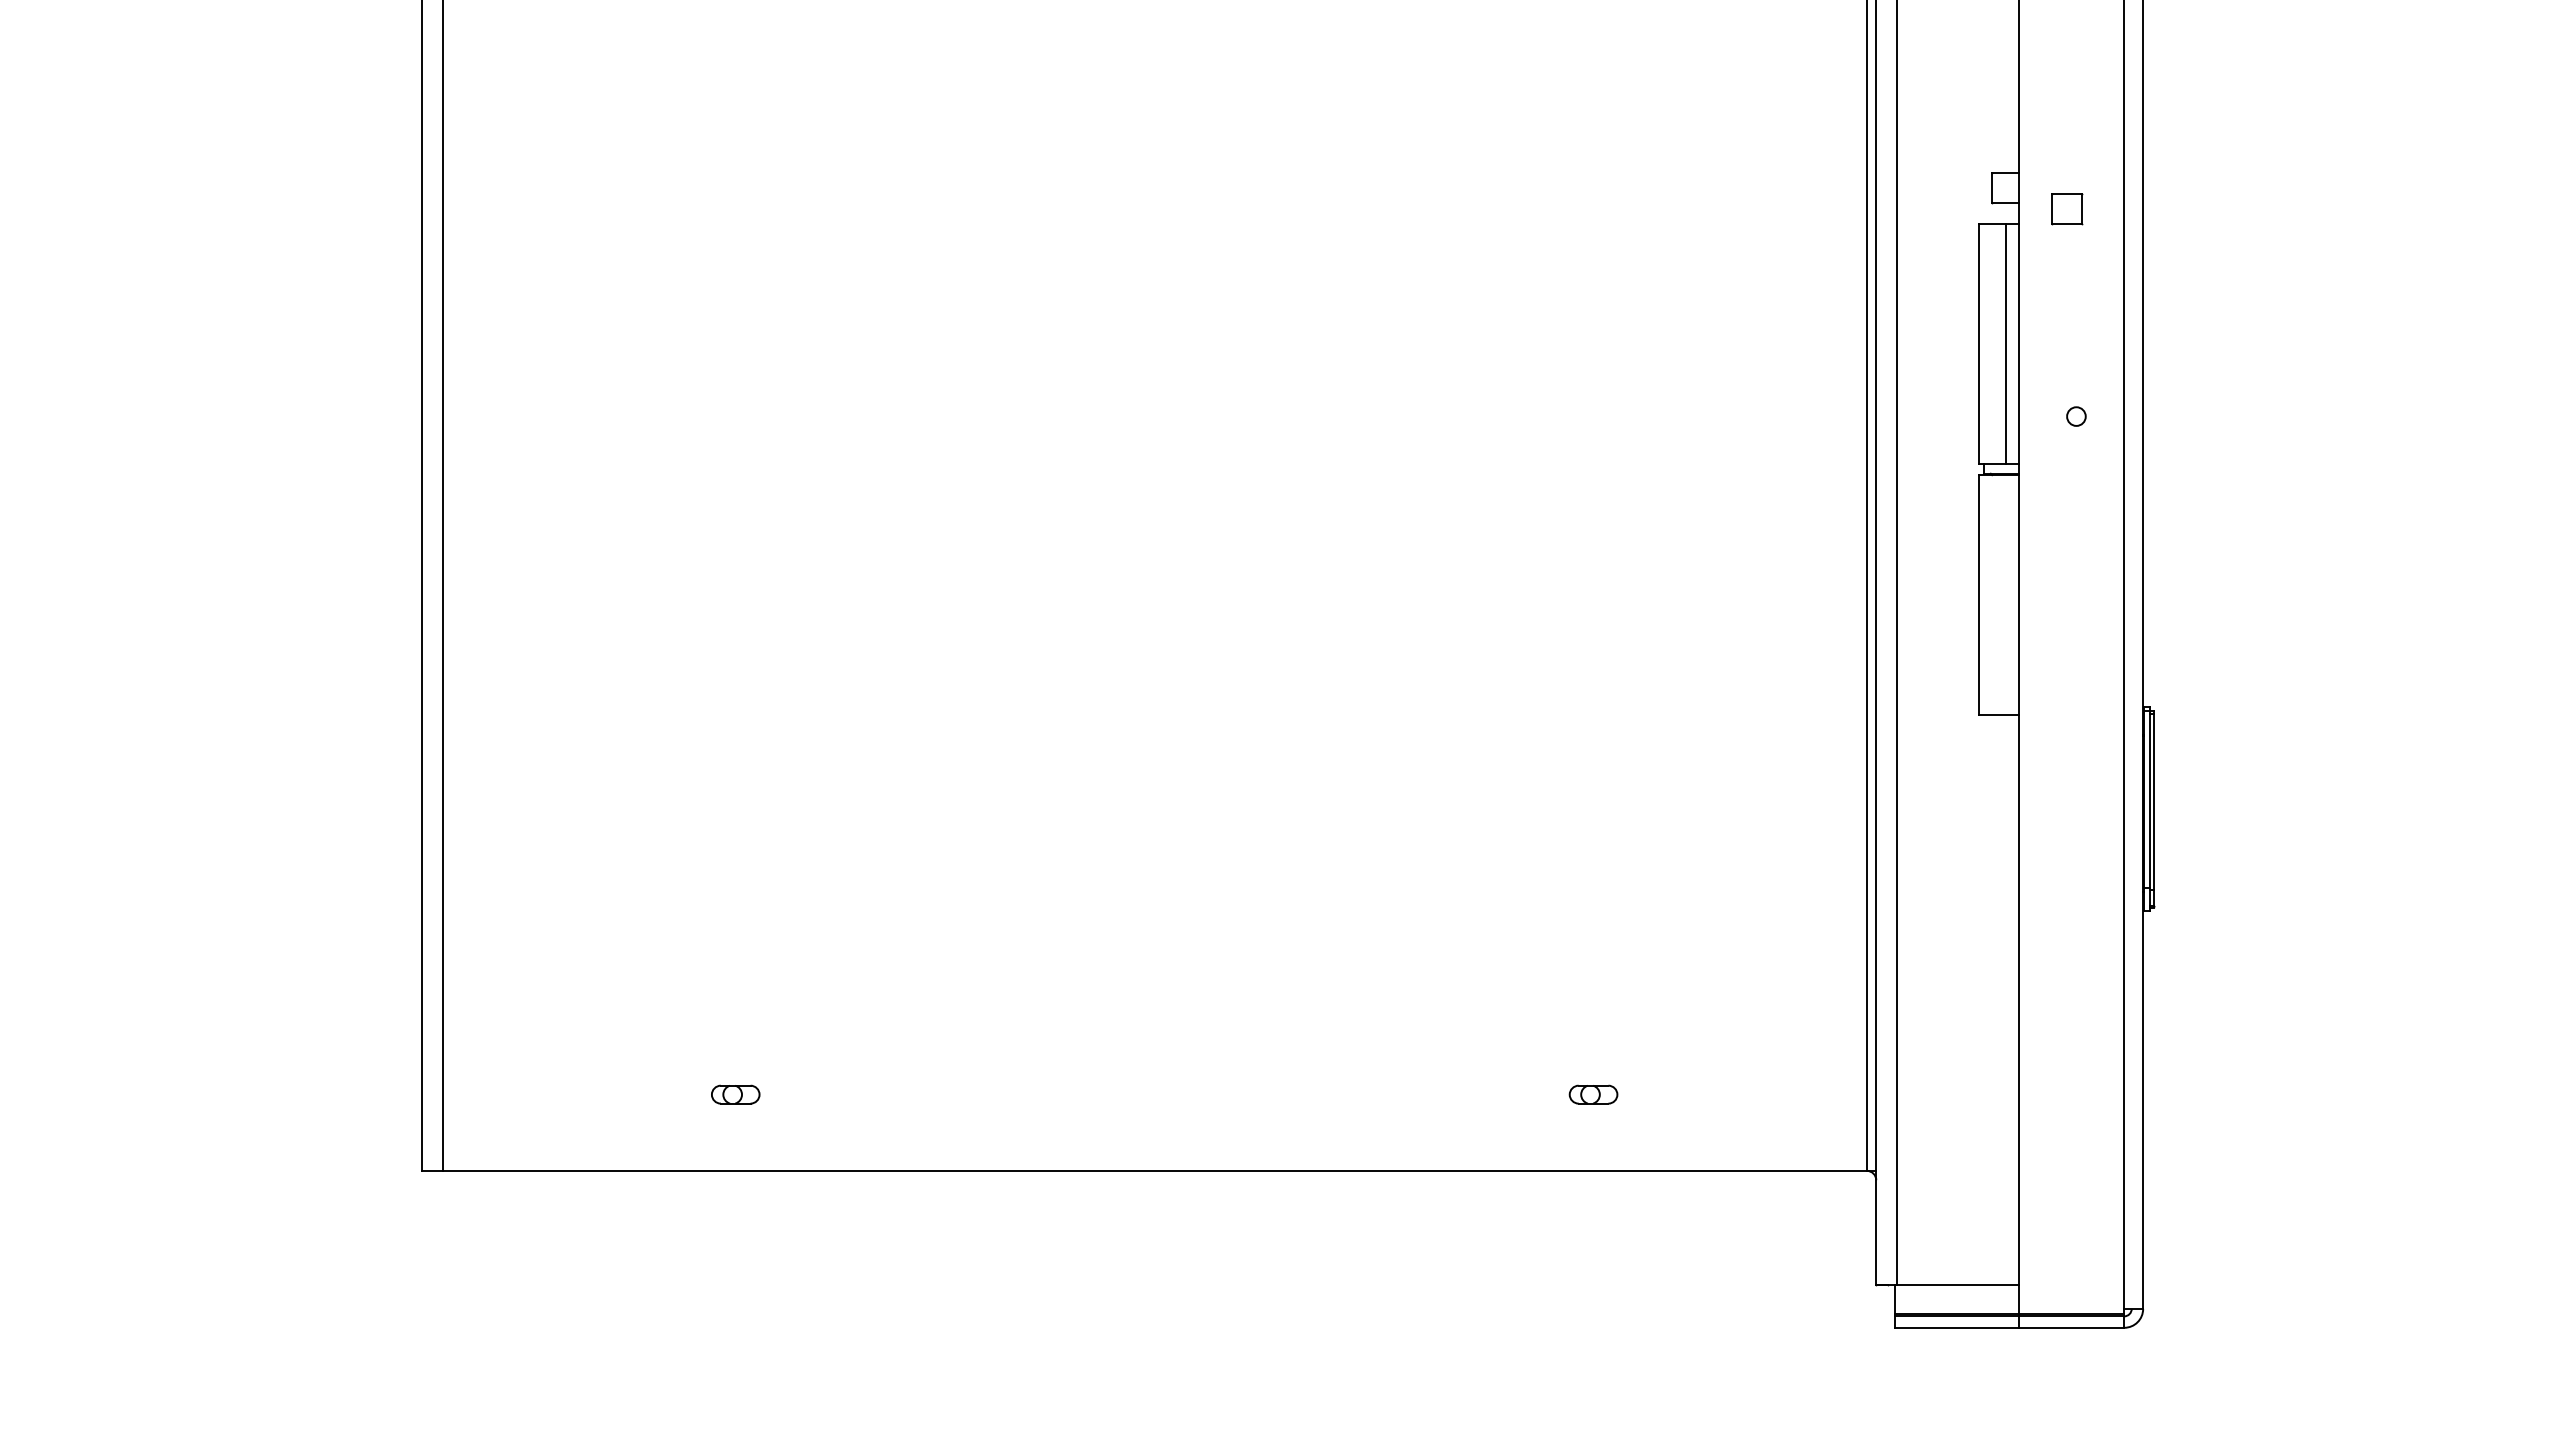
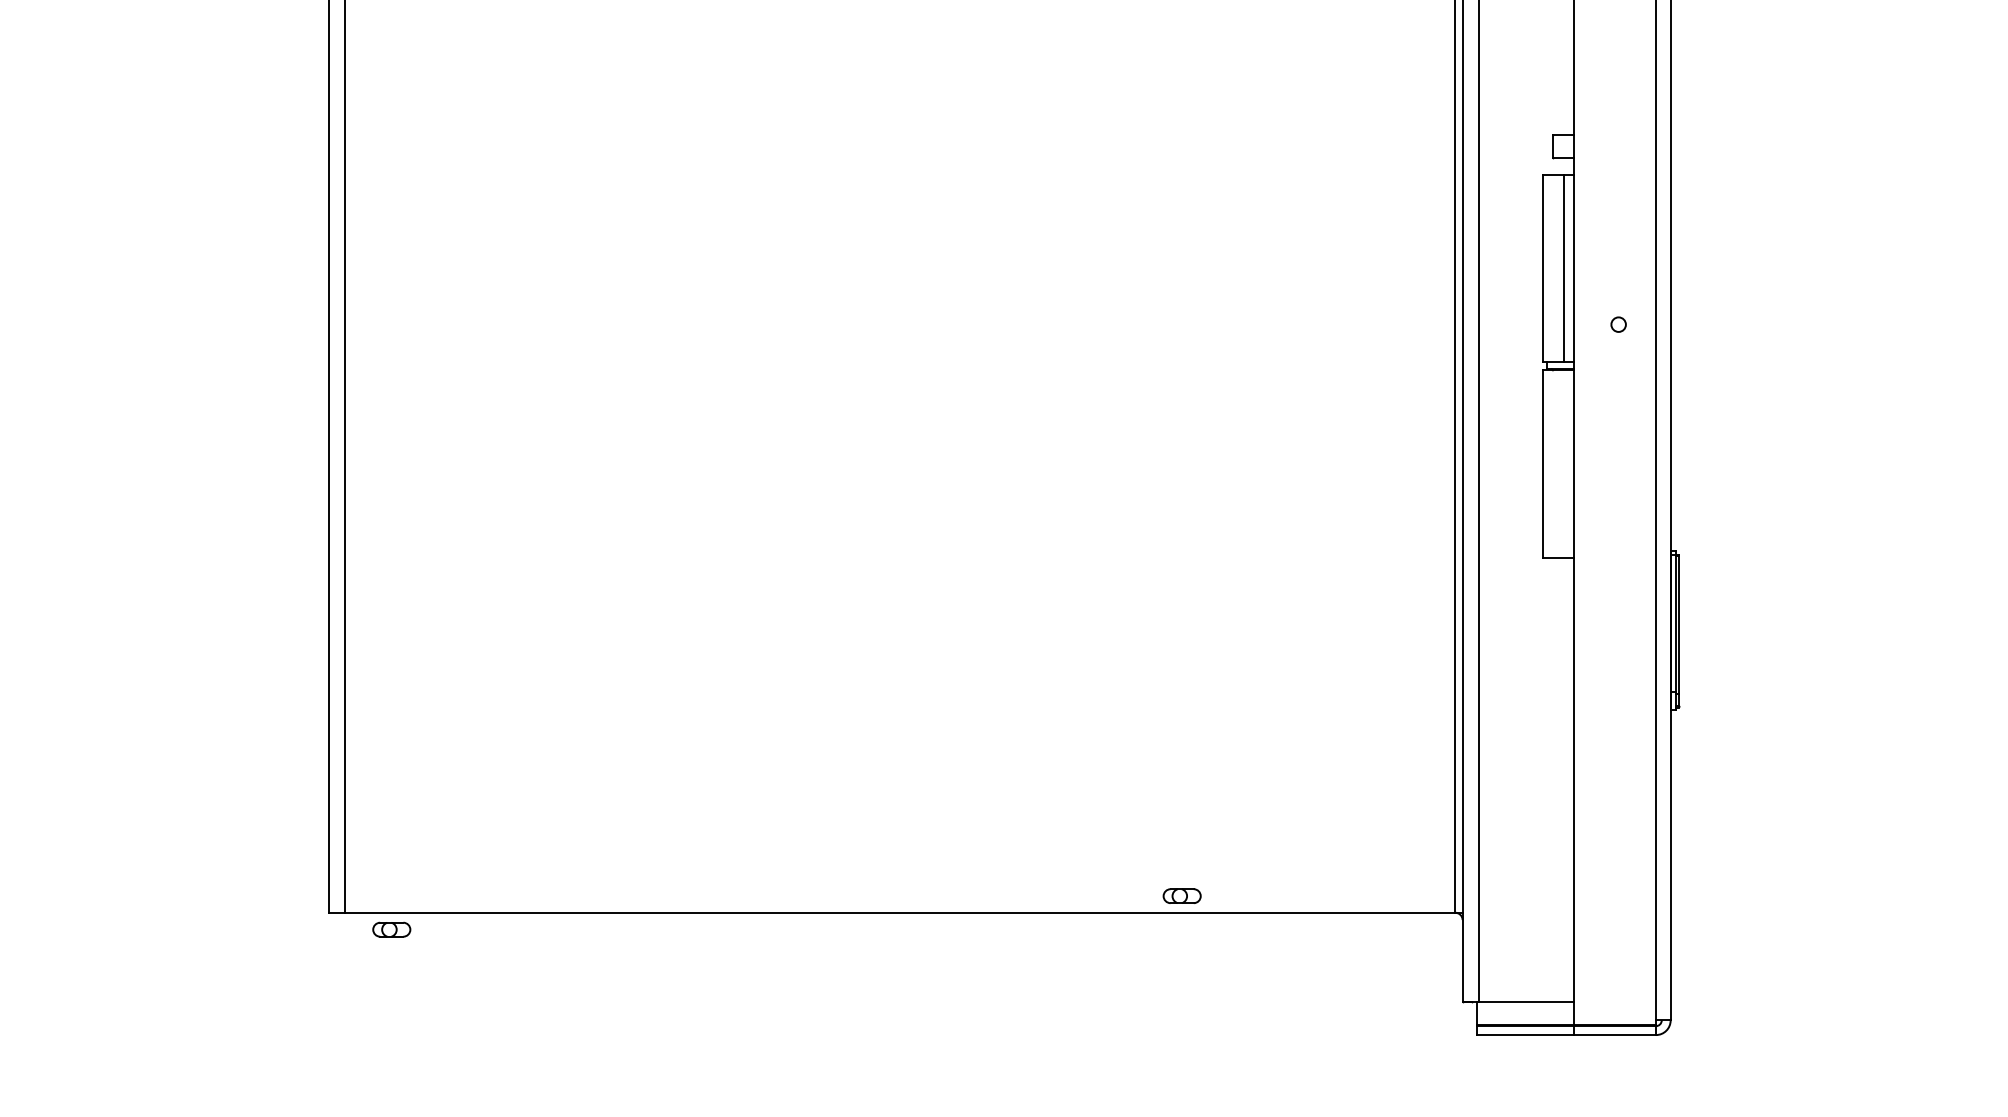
part: (2067, 209) -> (1611, 163), removed
part: (735, 1094) -> (391, 929), moved
part: (1593, 1094) -> (1182, 896), moved

